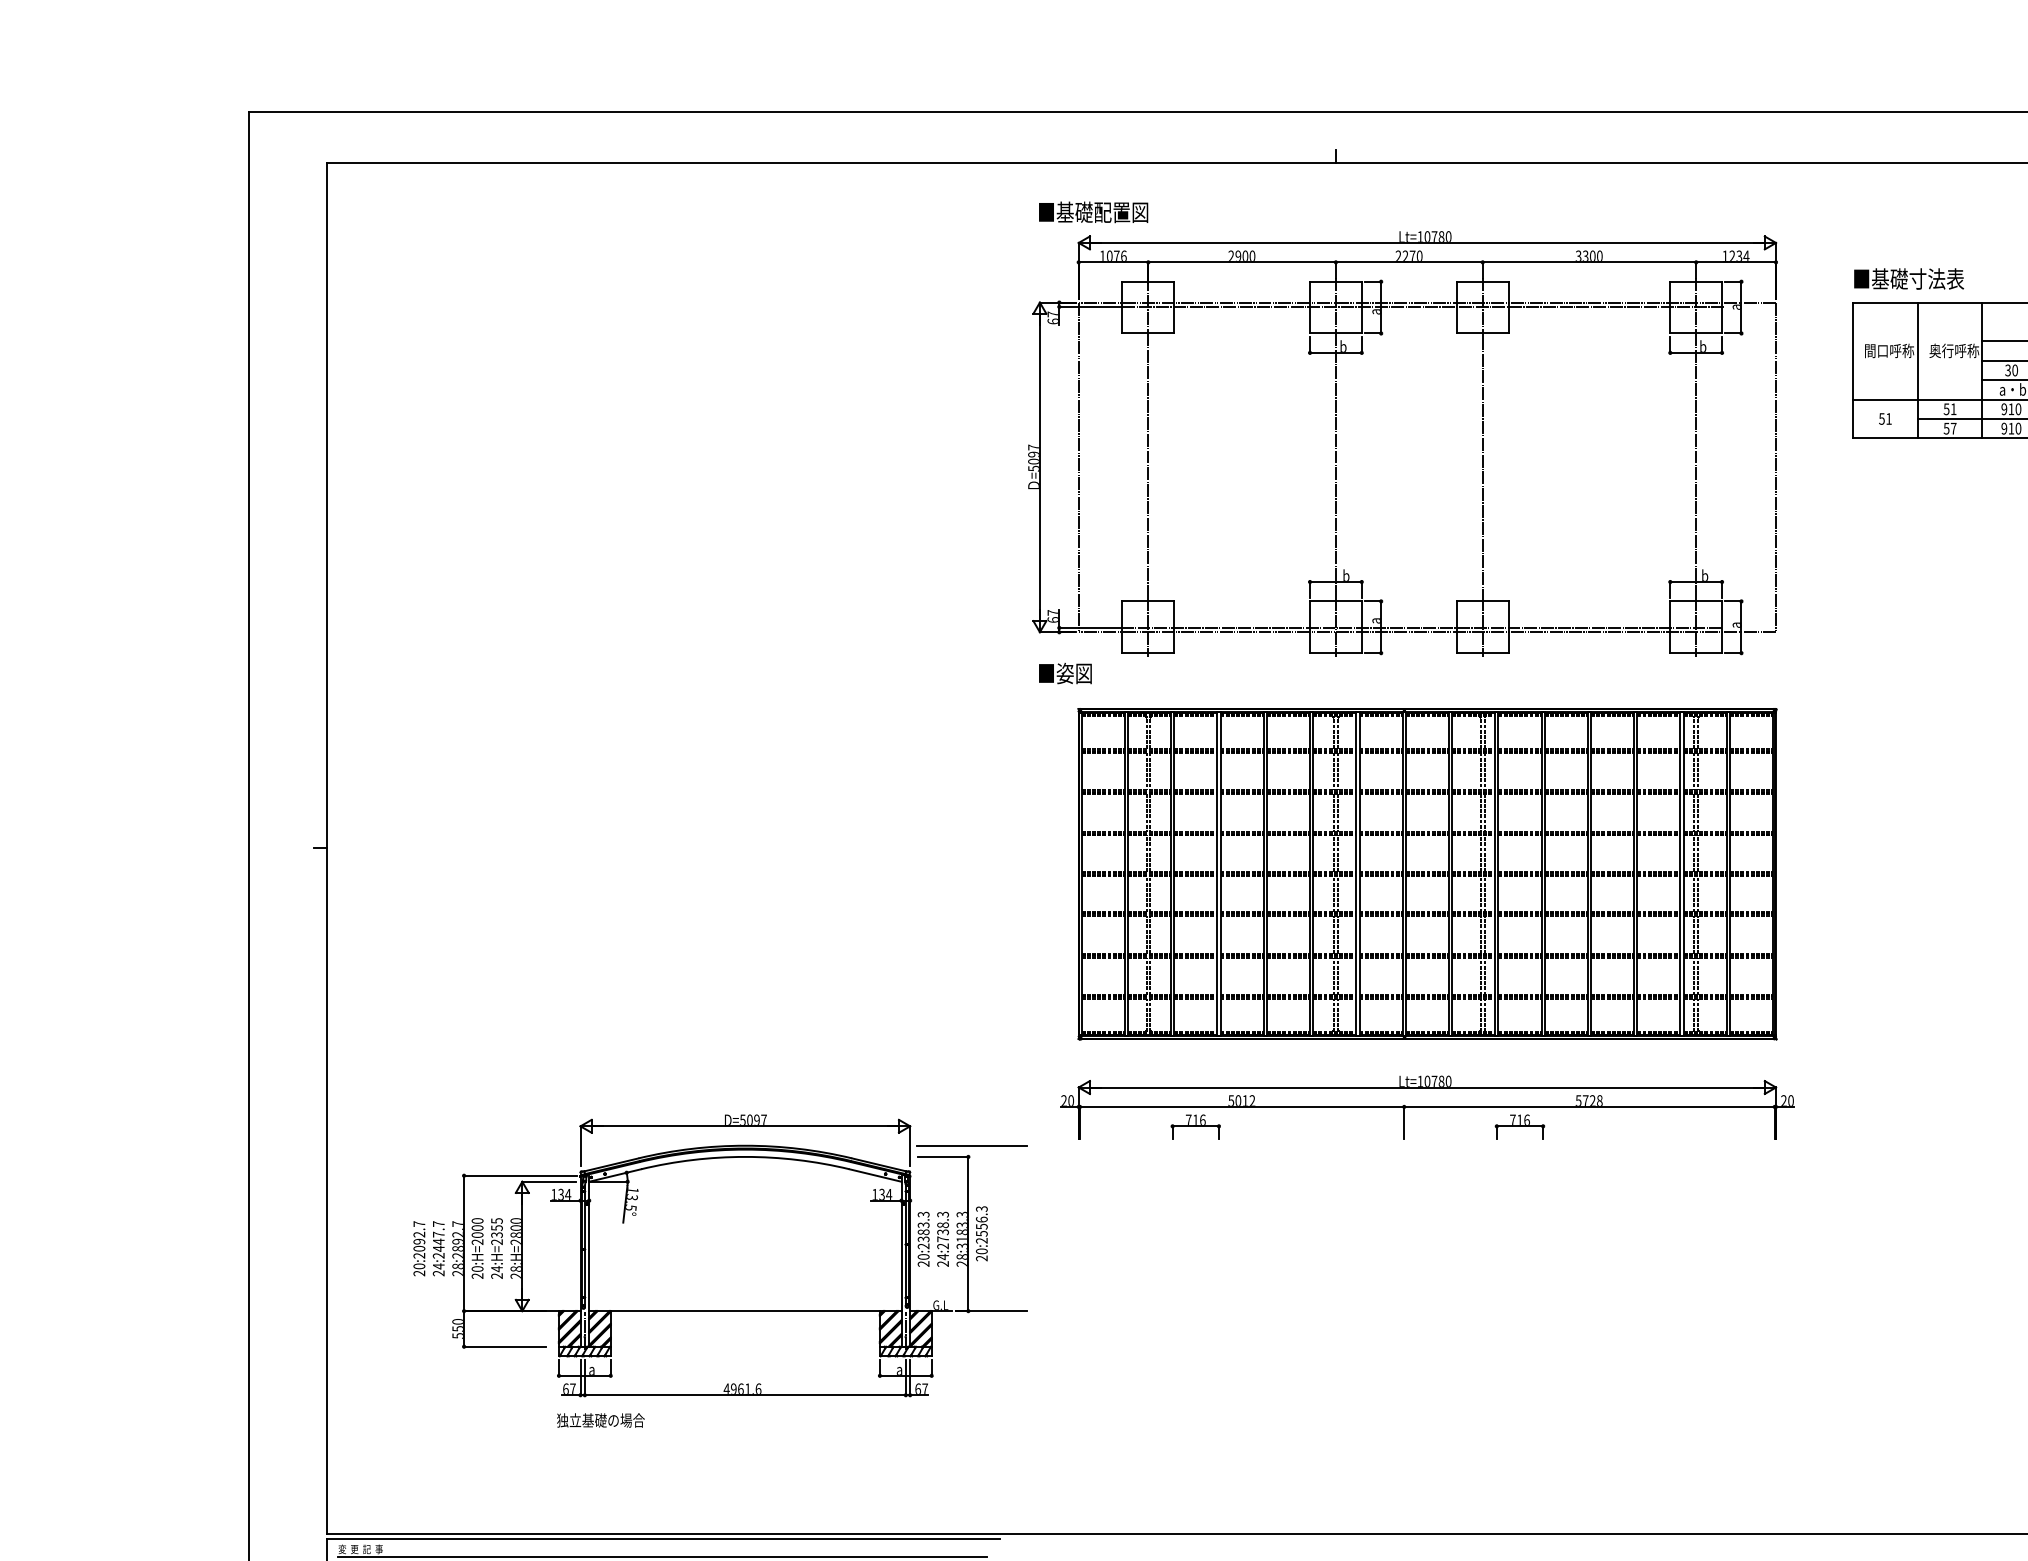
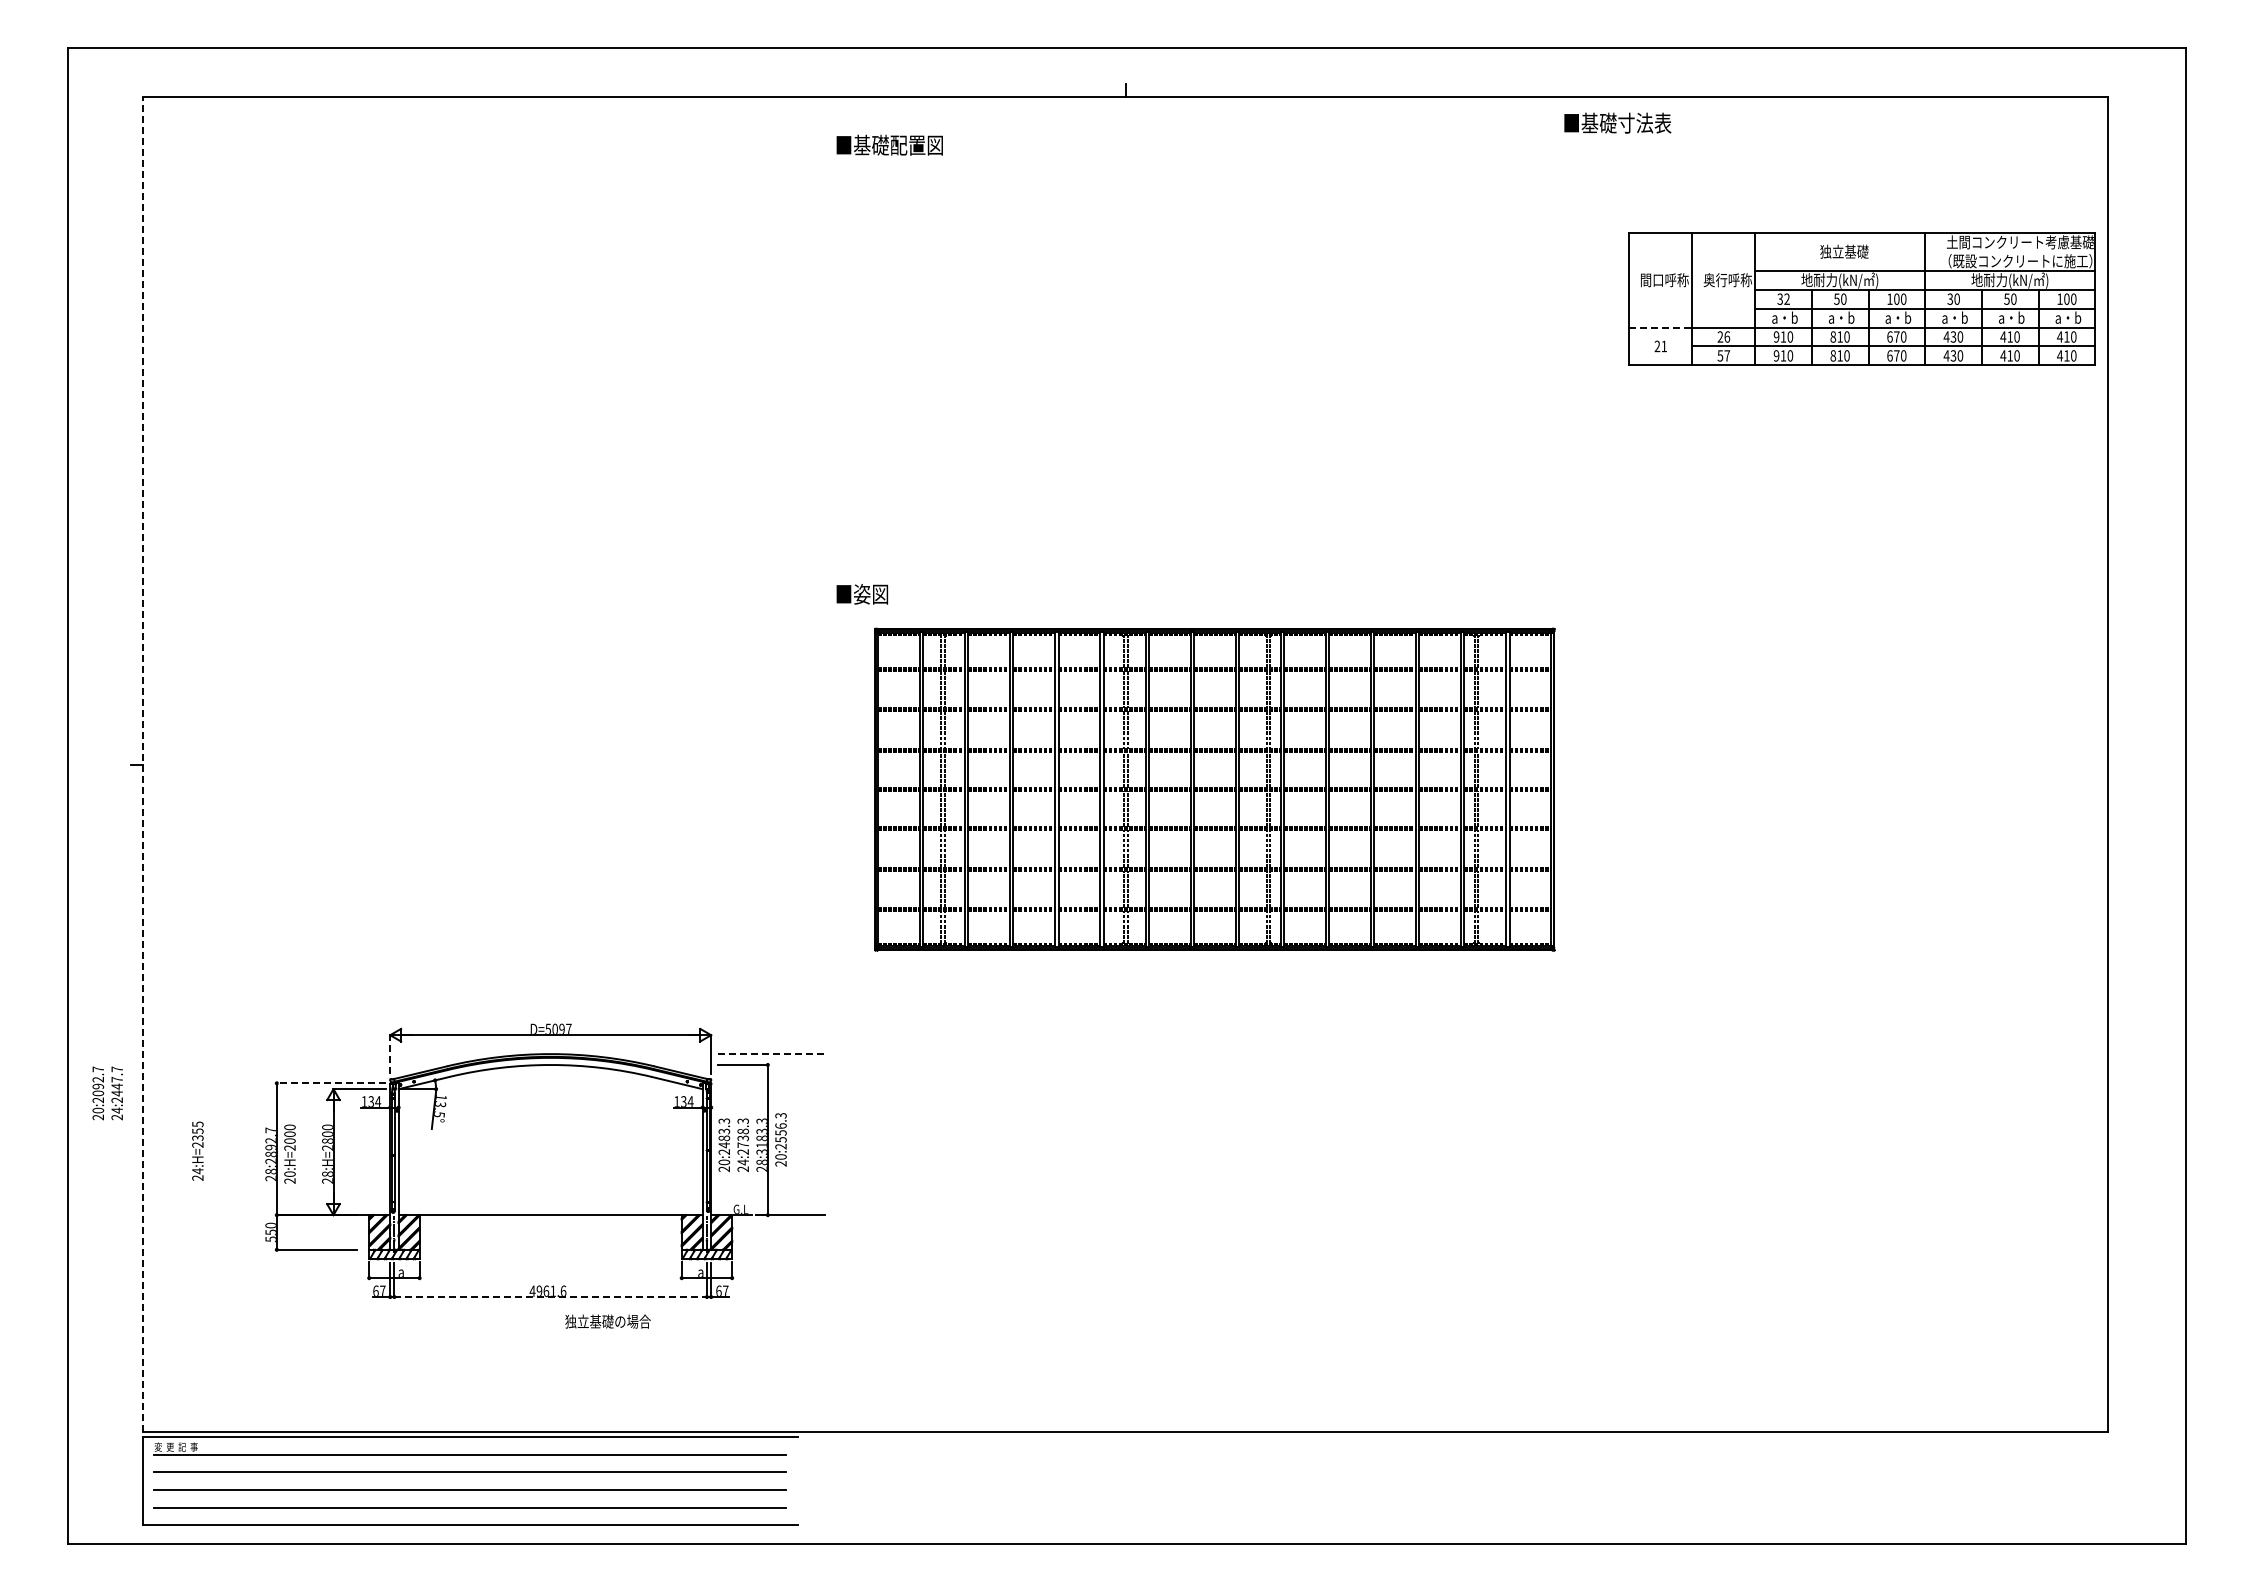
text: (1908, 278) -> (1617, 122), moved
text: (2014, 369) -> (1786, 298), 30 -> 32
line: (1886, 399) -> (1661, 327), solid -> dashed
text: (1949, 408) -> (1723, 336), 51 -> 26
text: (1882, 419) -> (1657, 346), 51 -> 21
part: (1336, 443) -> (1126, 370), removed
line: (327, 848) -> (143, 764), solid -> dashed
part: (1427, 1107) -> (1214, 1016), removed
line: (580, 1146) -> (390, 1054), solid -> dashed
line: (972, 1146) -> (771, 1054), solid -> dashed
line: (520, 1175) -> (331, 1083), solid -> dashed
text: (923, 1239) -> (724, 1145), 20:2383.3 -> 20:2483.3
text: (496, 1247) -> (197, 1150), moved
text: (428, 1248) -> (107, 1093), moved
line: (746, 1395) -> (551, 1297), solid -> dashed
text: (600, 1420) -> (607, 1321), moved

